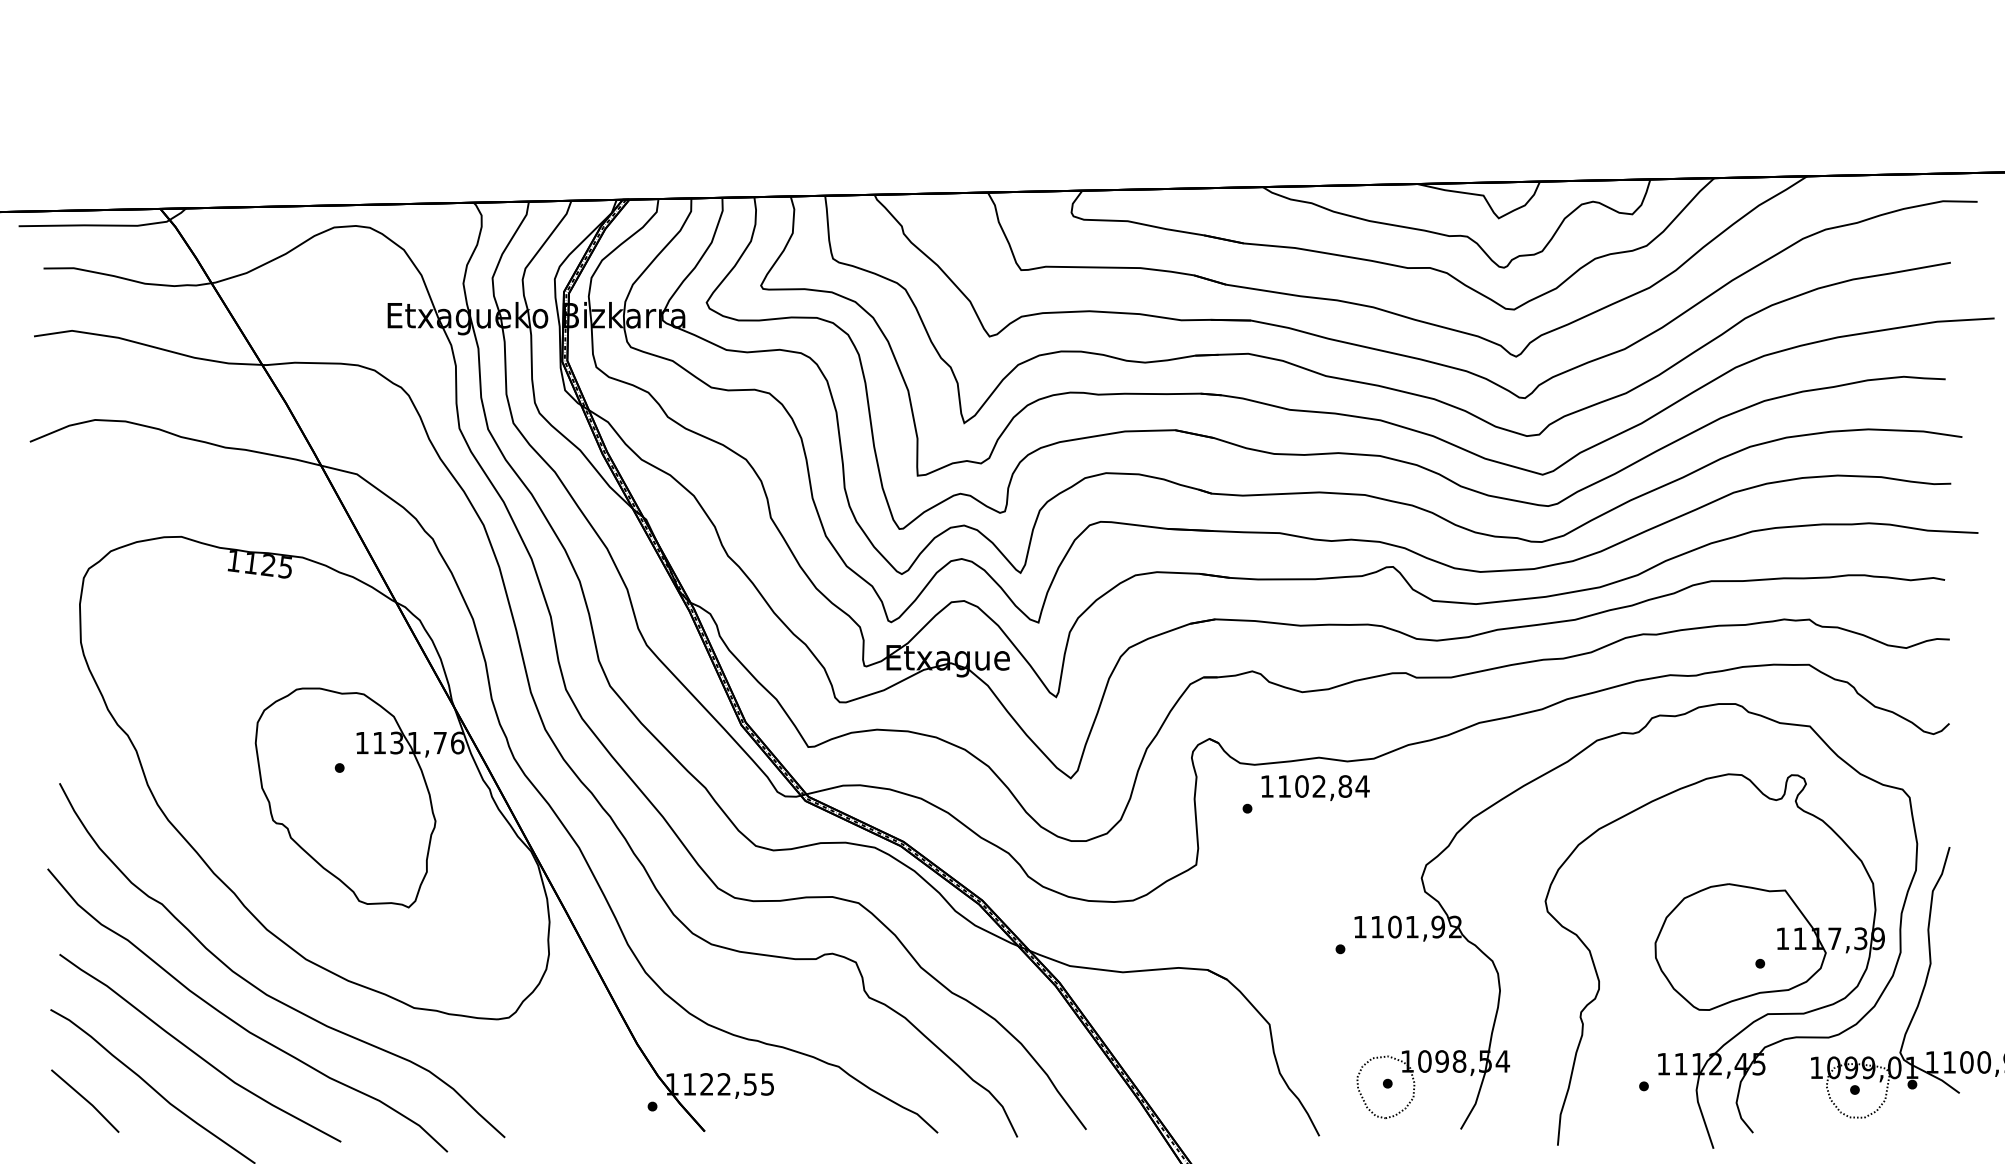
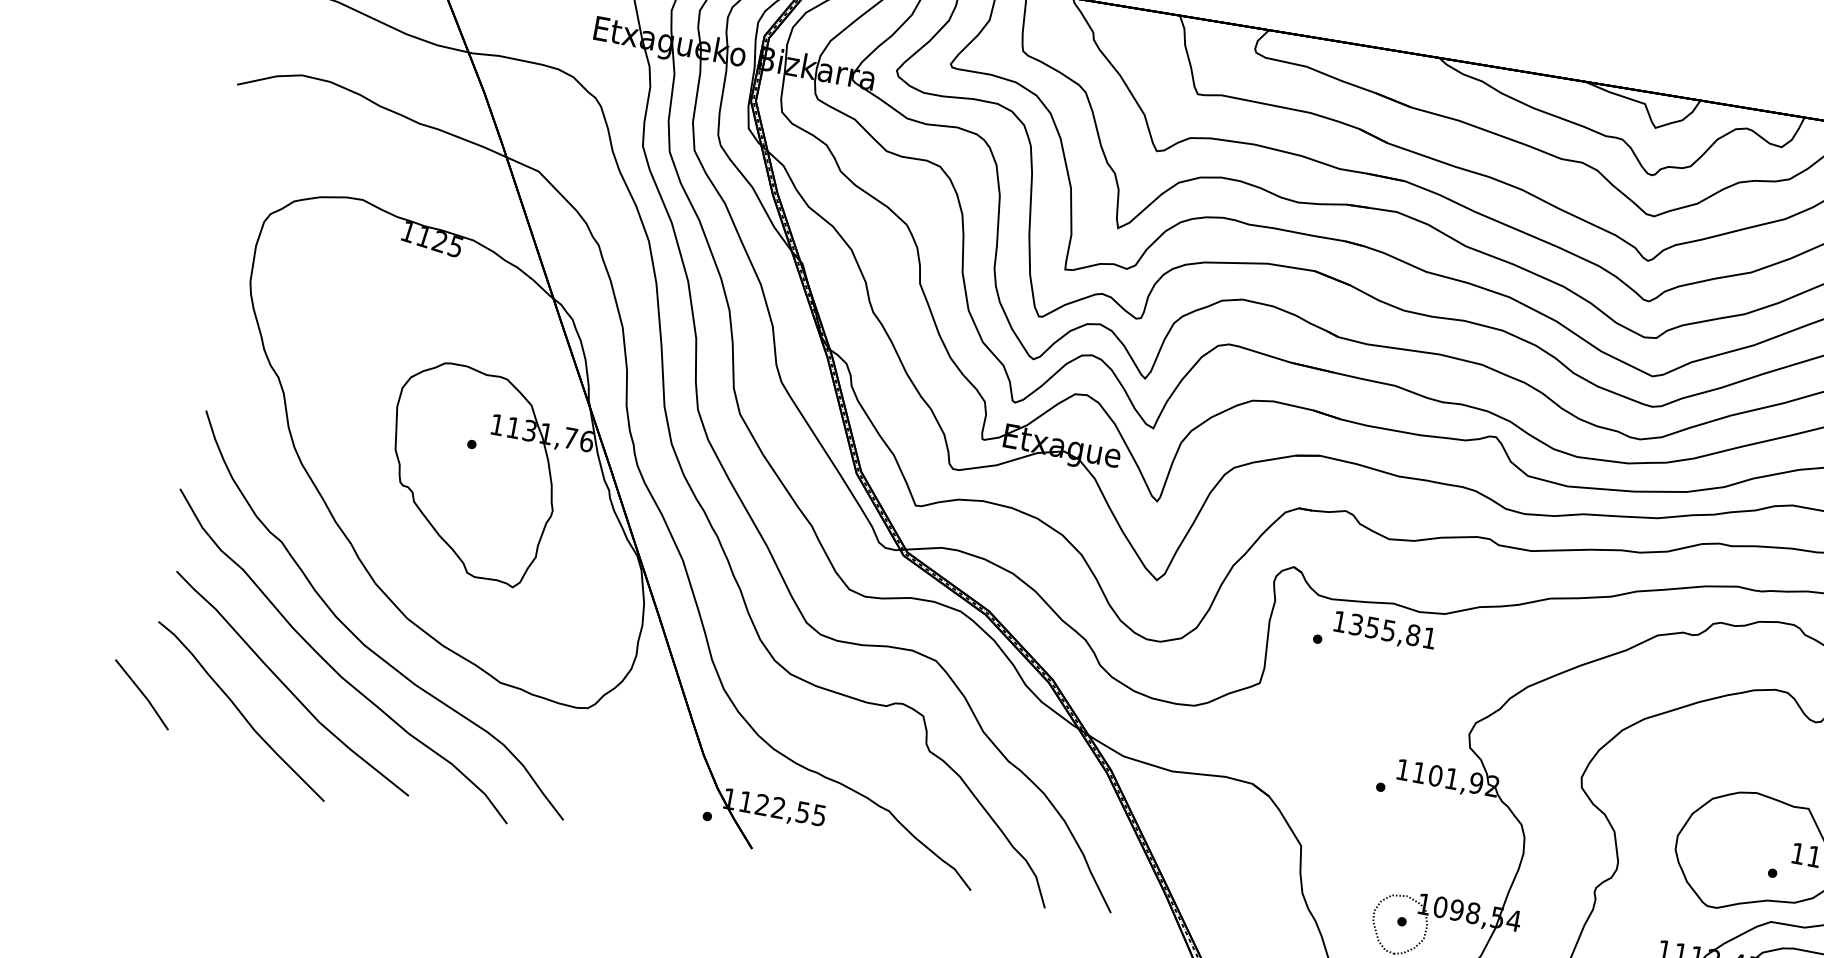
text: (1323, 786) -> (1392, 631), 1102,84 -> 1355,81
line: (85, 1100) -> (142, 694), moved

